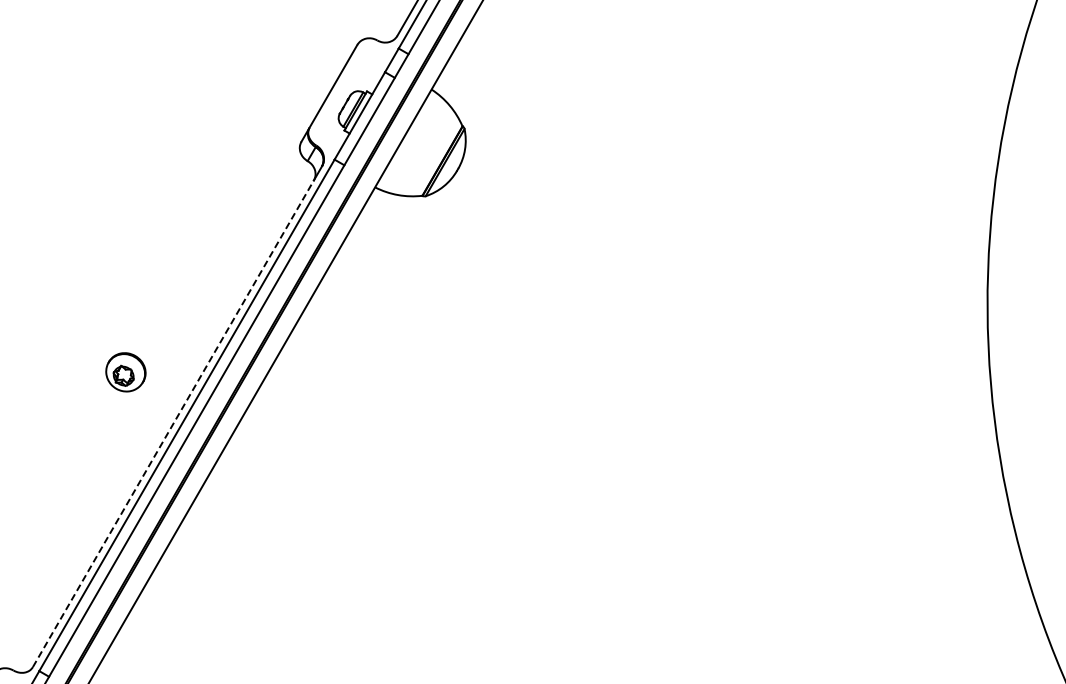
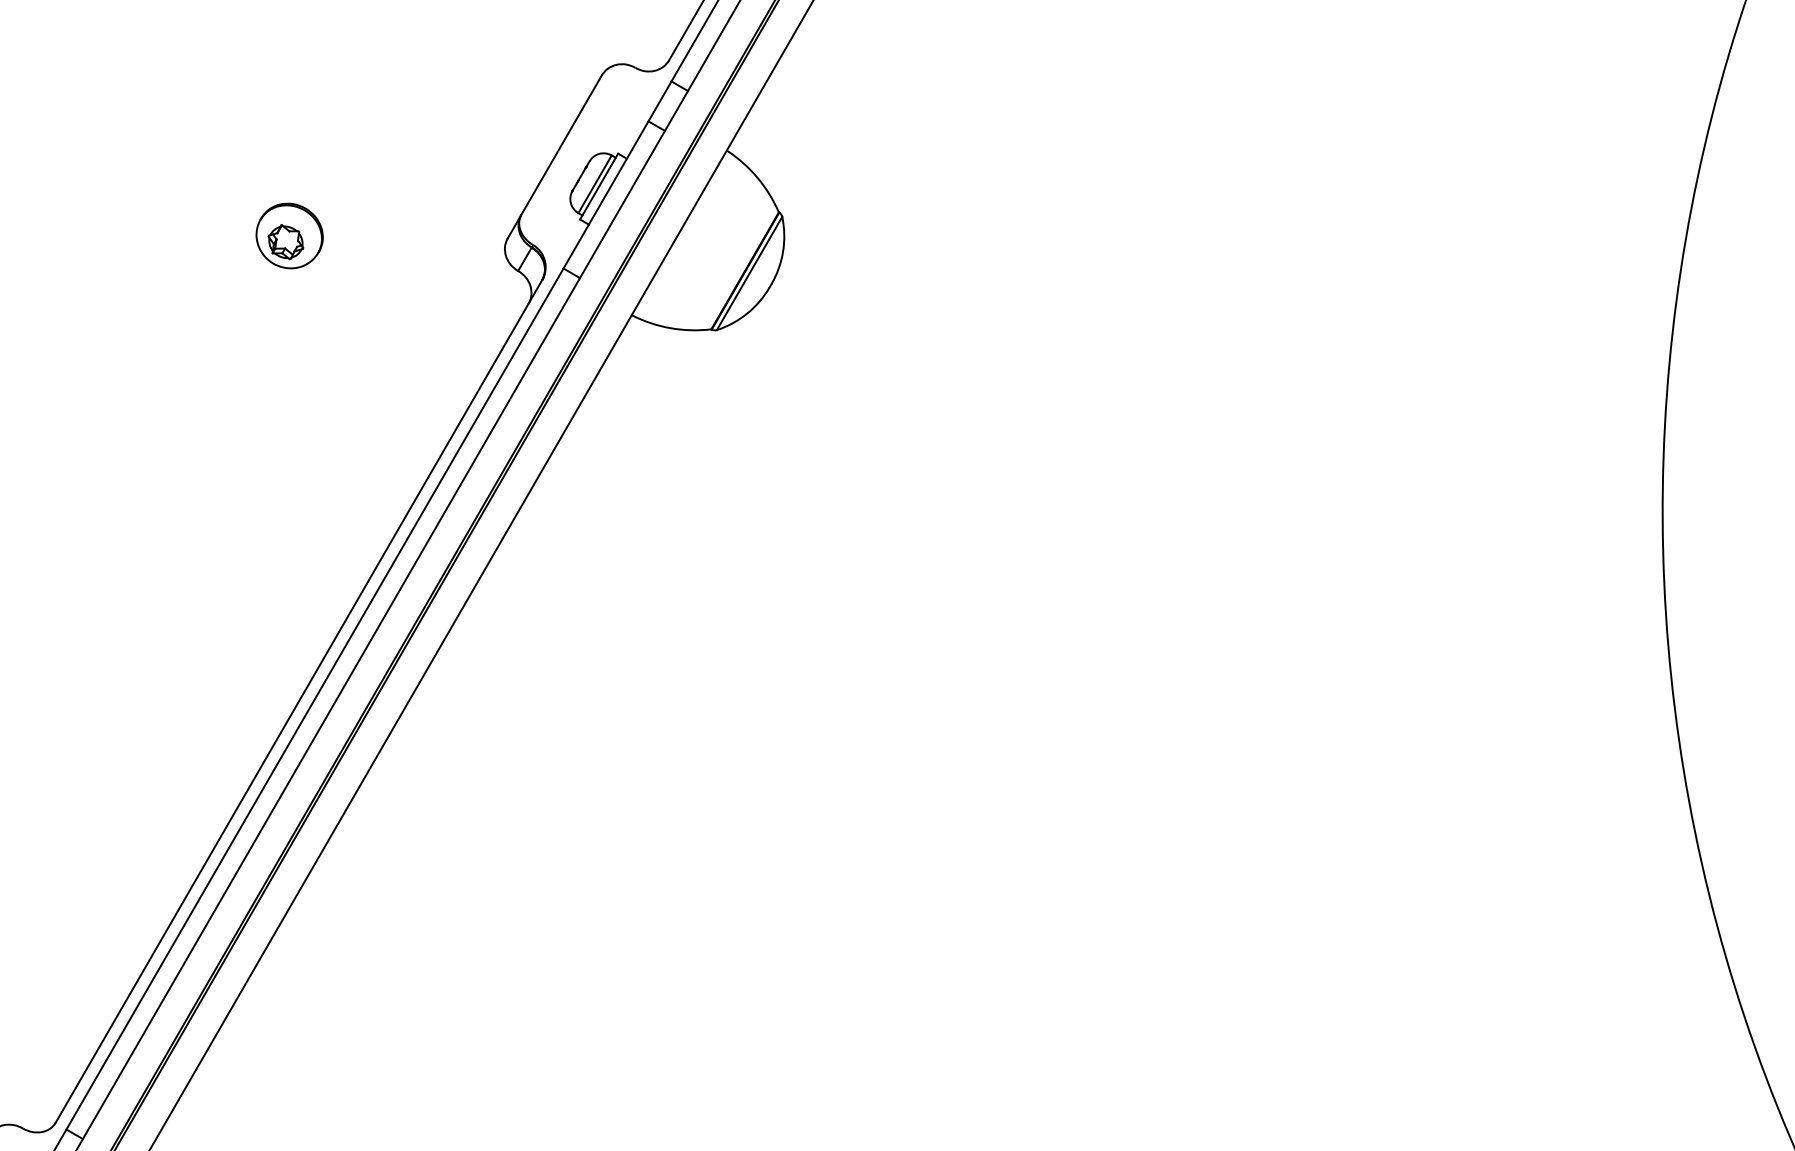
part: (125, 372) -> (288, 236), moved
line: (173, 423) -> (292, 712), dashed -> solid

